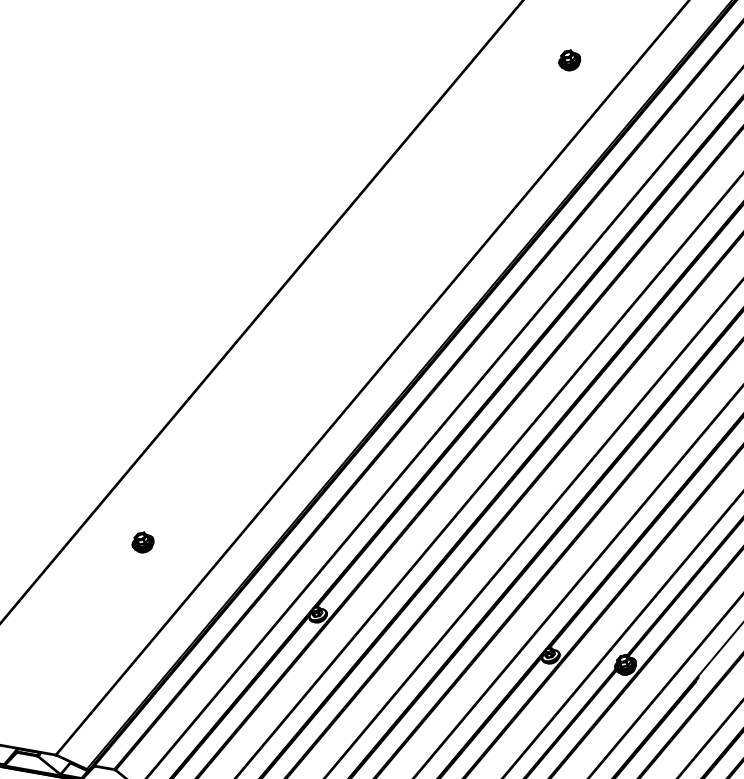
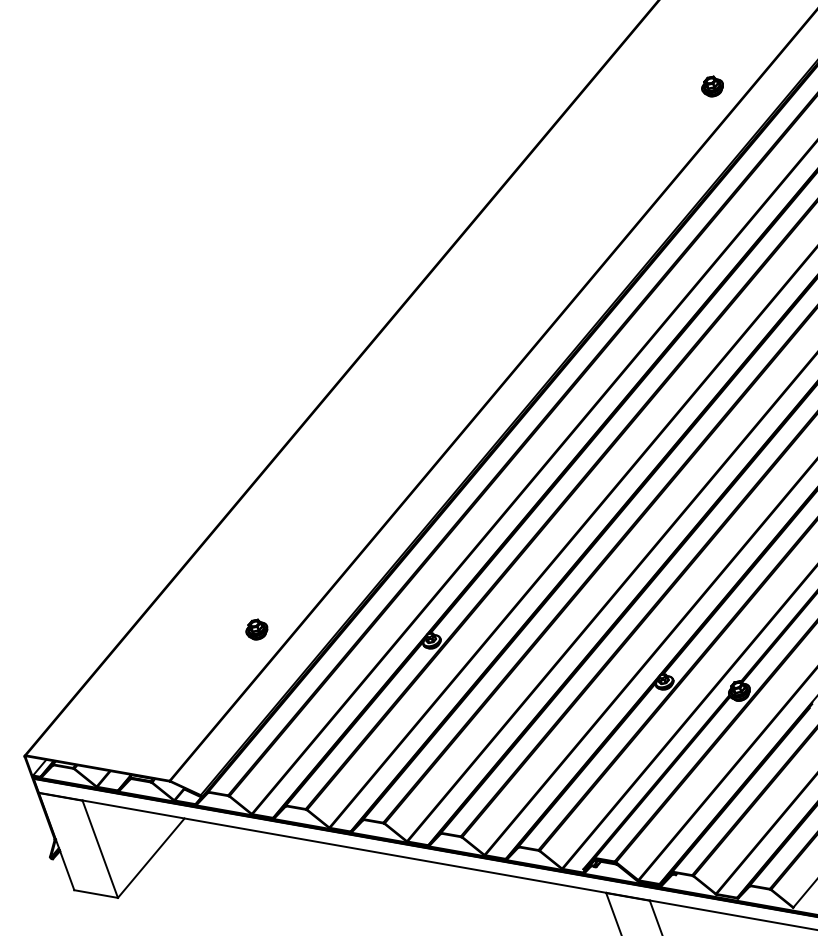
part: (569, 60) -> (712, 86), moved
part: (142, 542) -> (256, 629), moved

